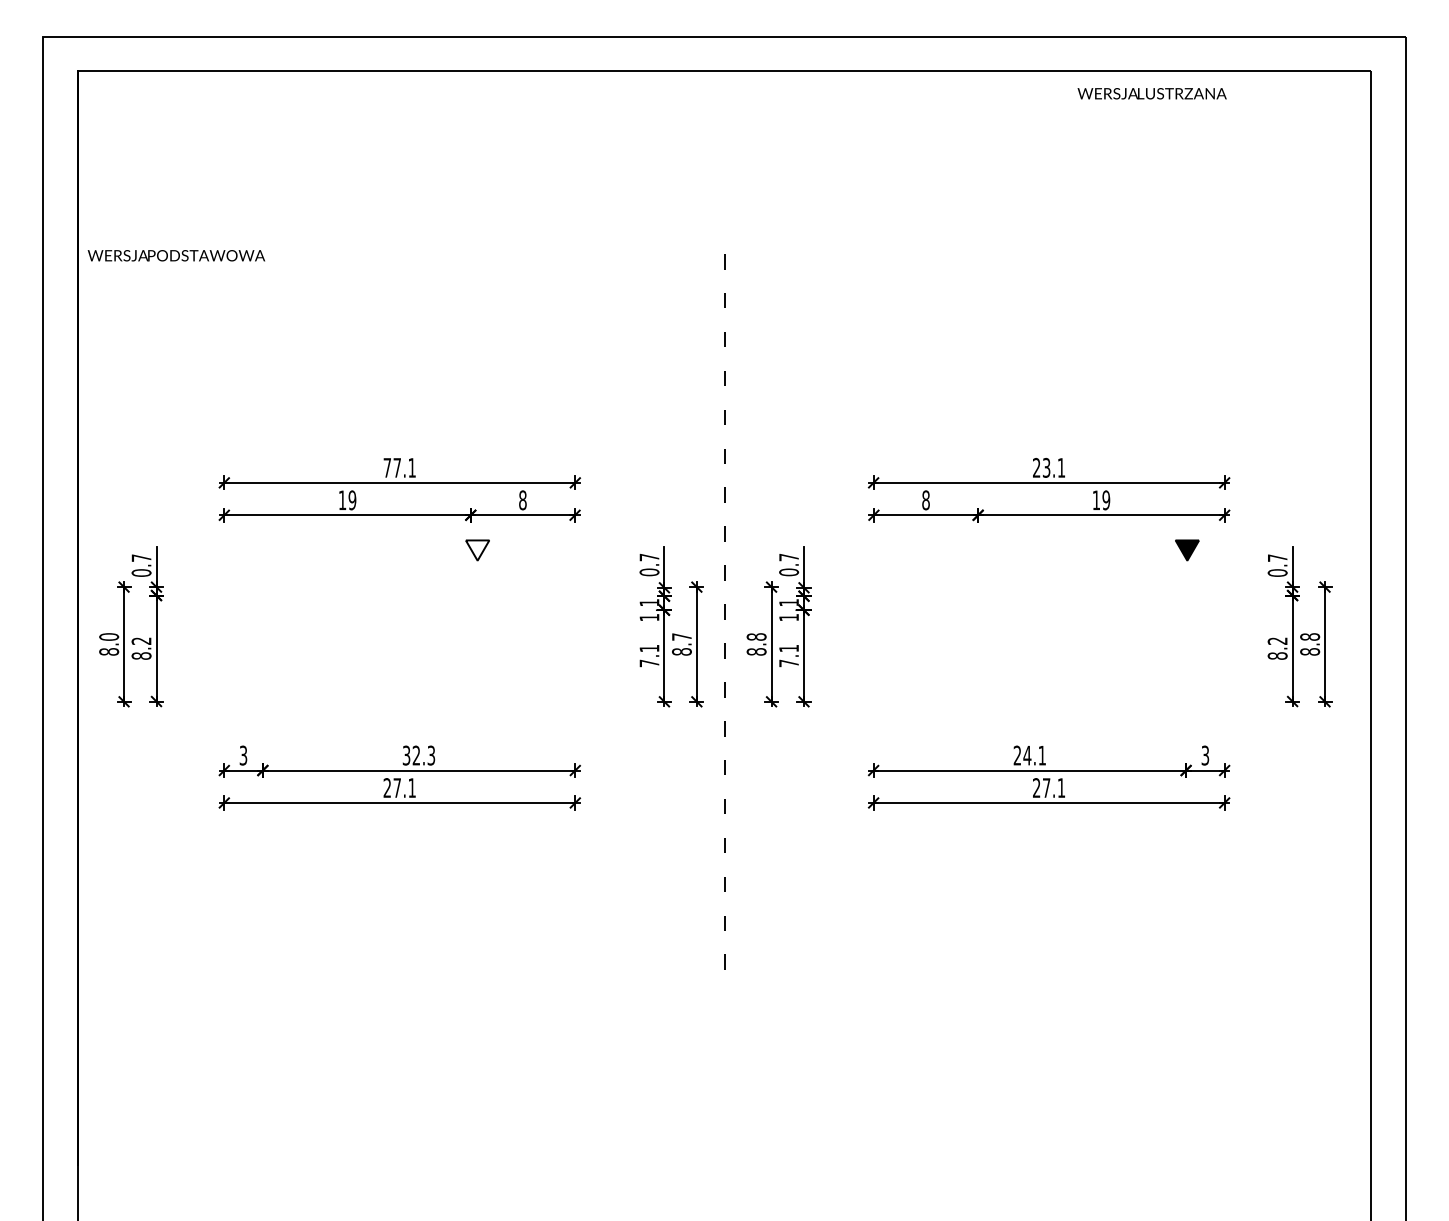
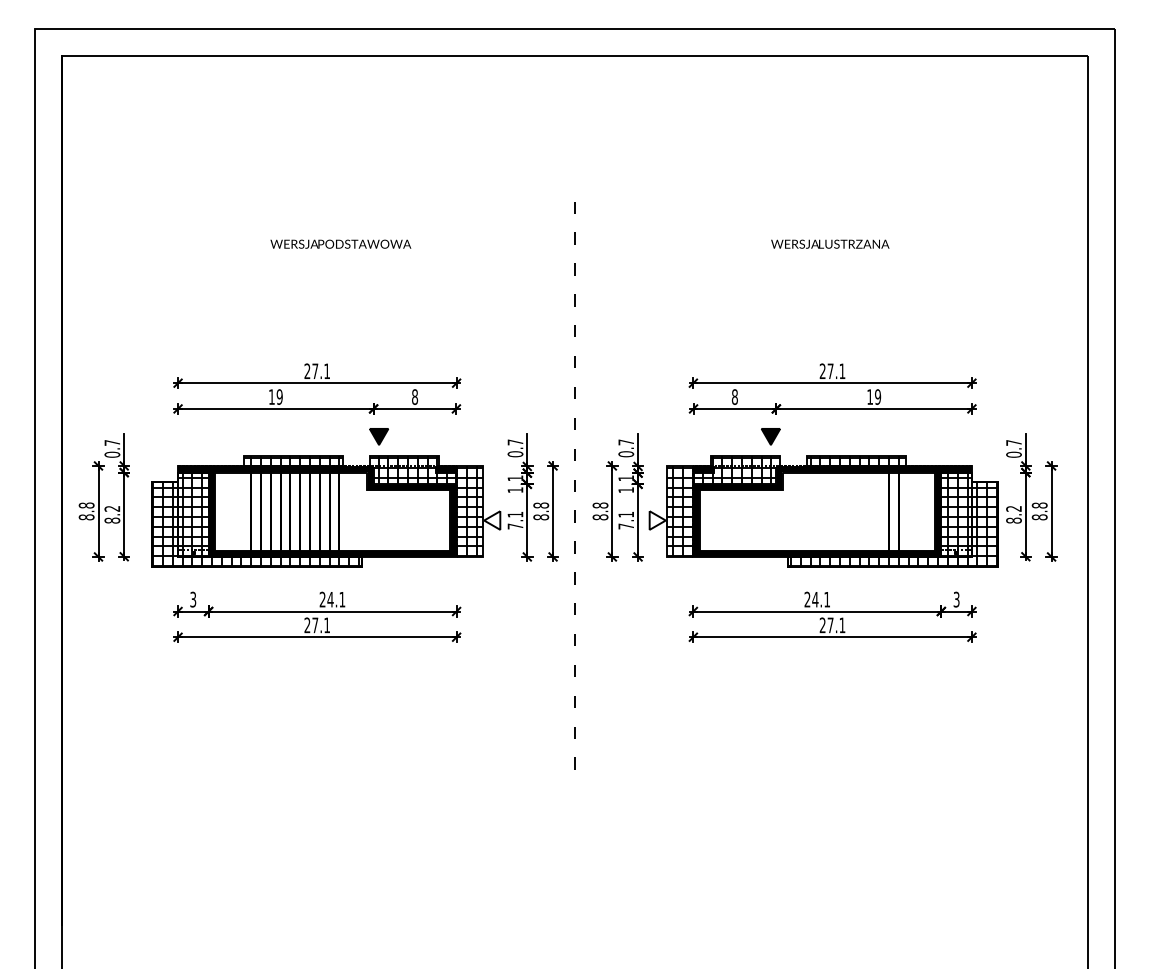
text: (1151, 93) -> (829, 244), moved
text: (176, 255) -> (340, 244), moved
text: (386, 467) -> (306, 371), 77.1 -> 27.1
text: (1046, 467) -> (830, 371), 23.1 -> 27.1
fill: (477, 550) -> (378, 436), added
part: (1187, 550) -> (771, 436), moved
text: (108, 636) -> (86, 505), 8.0 -> 8.8
text: (681, 636) -> (540, 505), 8.7 -> 8.8
part: (411, 644) -> (326, 511), added
part: (1037, 644) -> (823, 511), added
text: (418, 755) -> (332, 599), 32.3 -> 24.1

